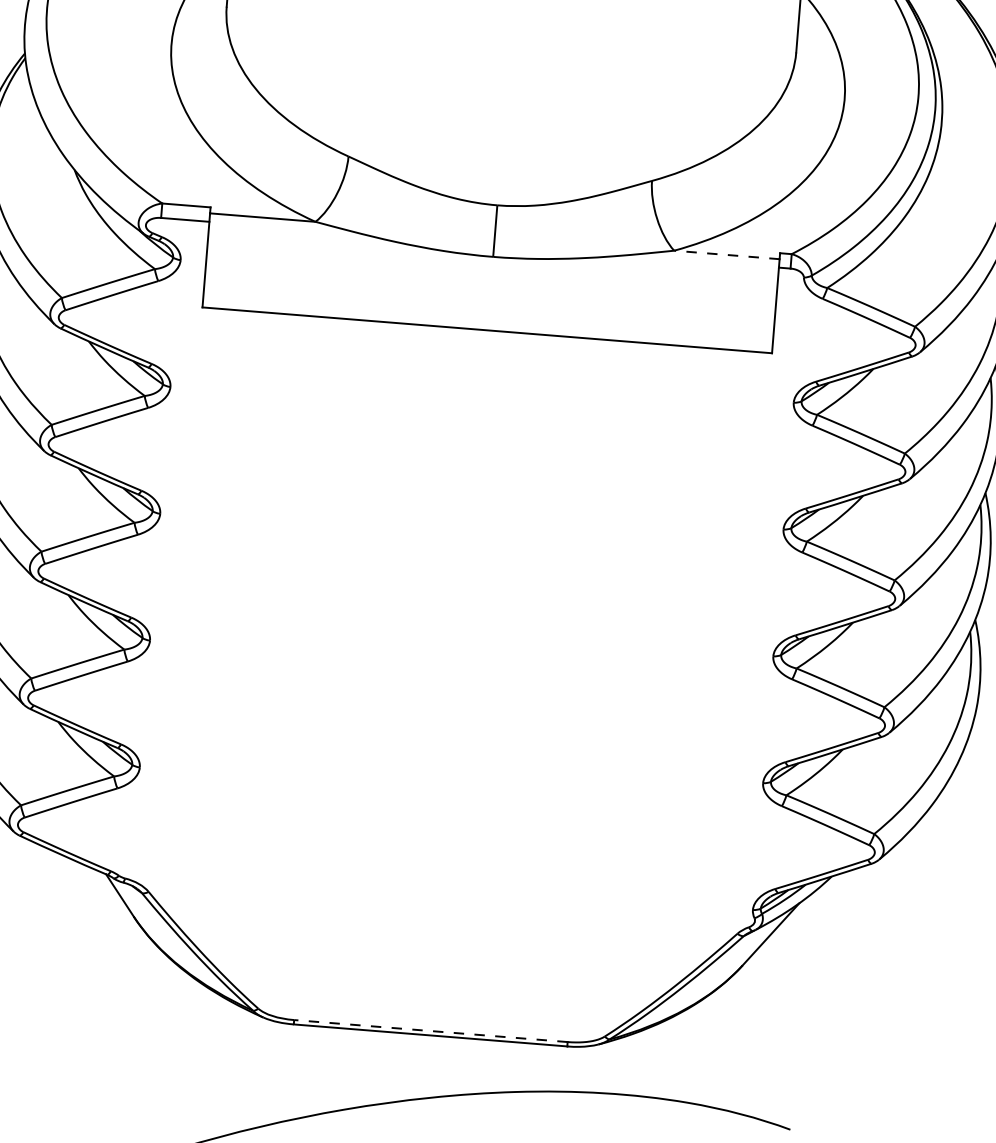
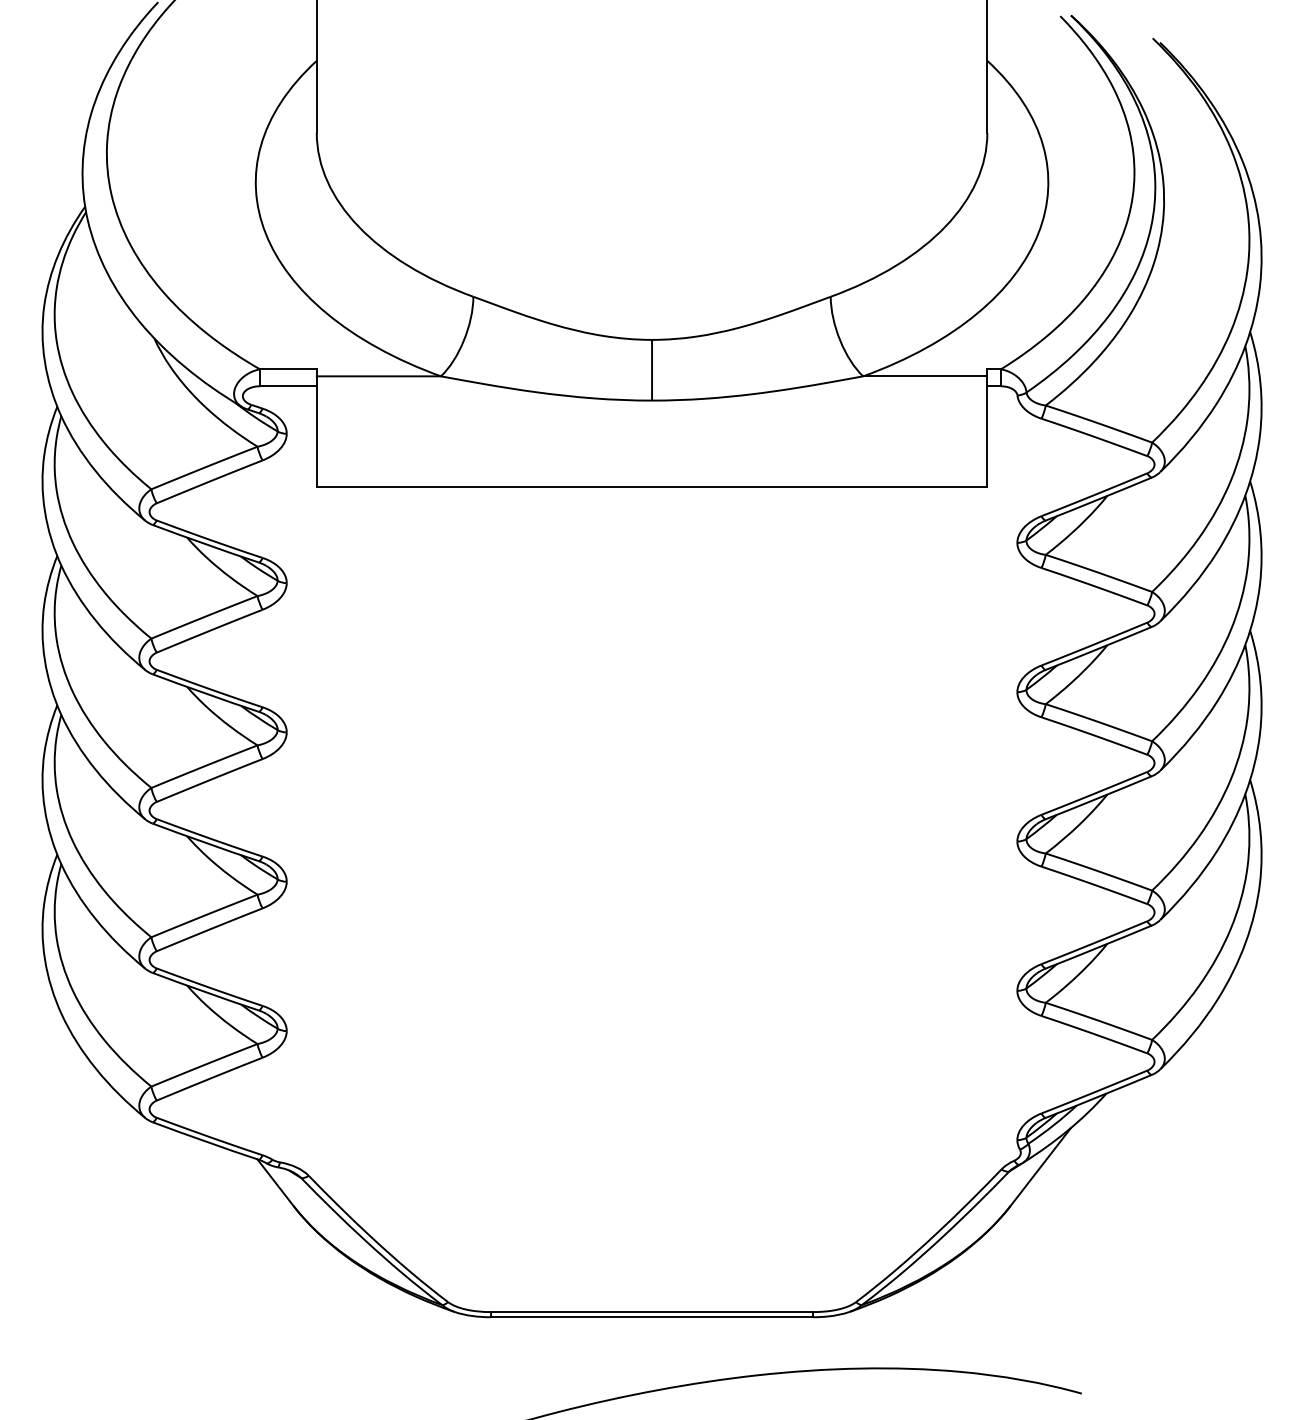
line: (726, 255) -> (924, 376), dashed -> solid
line: (431, 1031) -> (652, 1312), dashed -> solid

